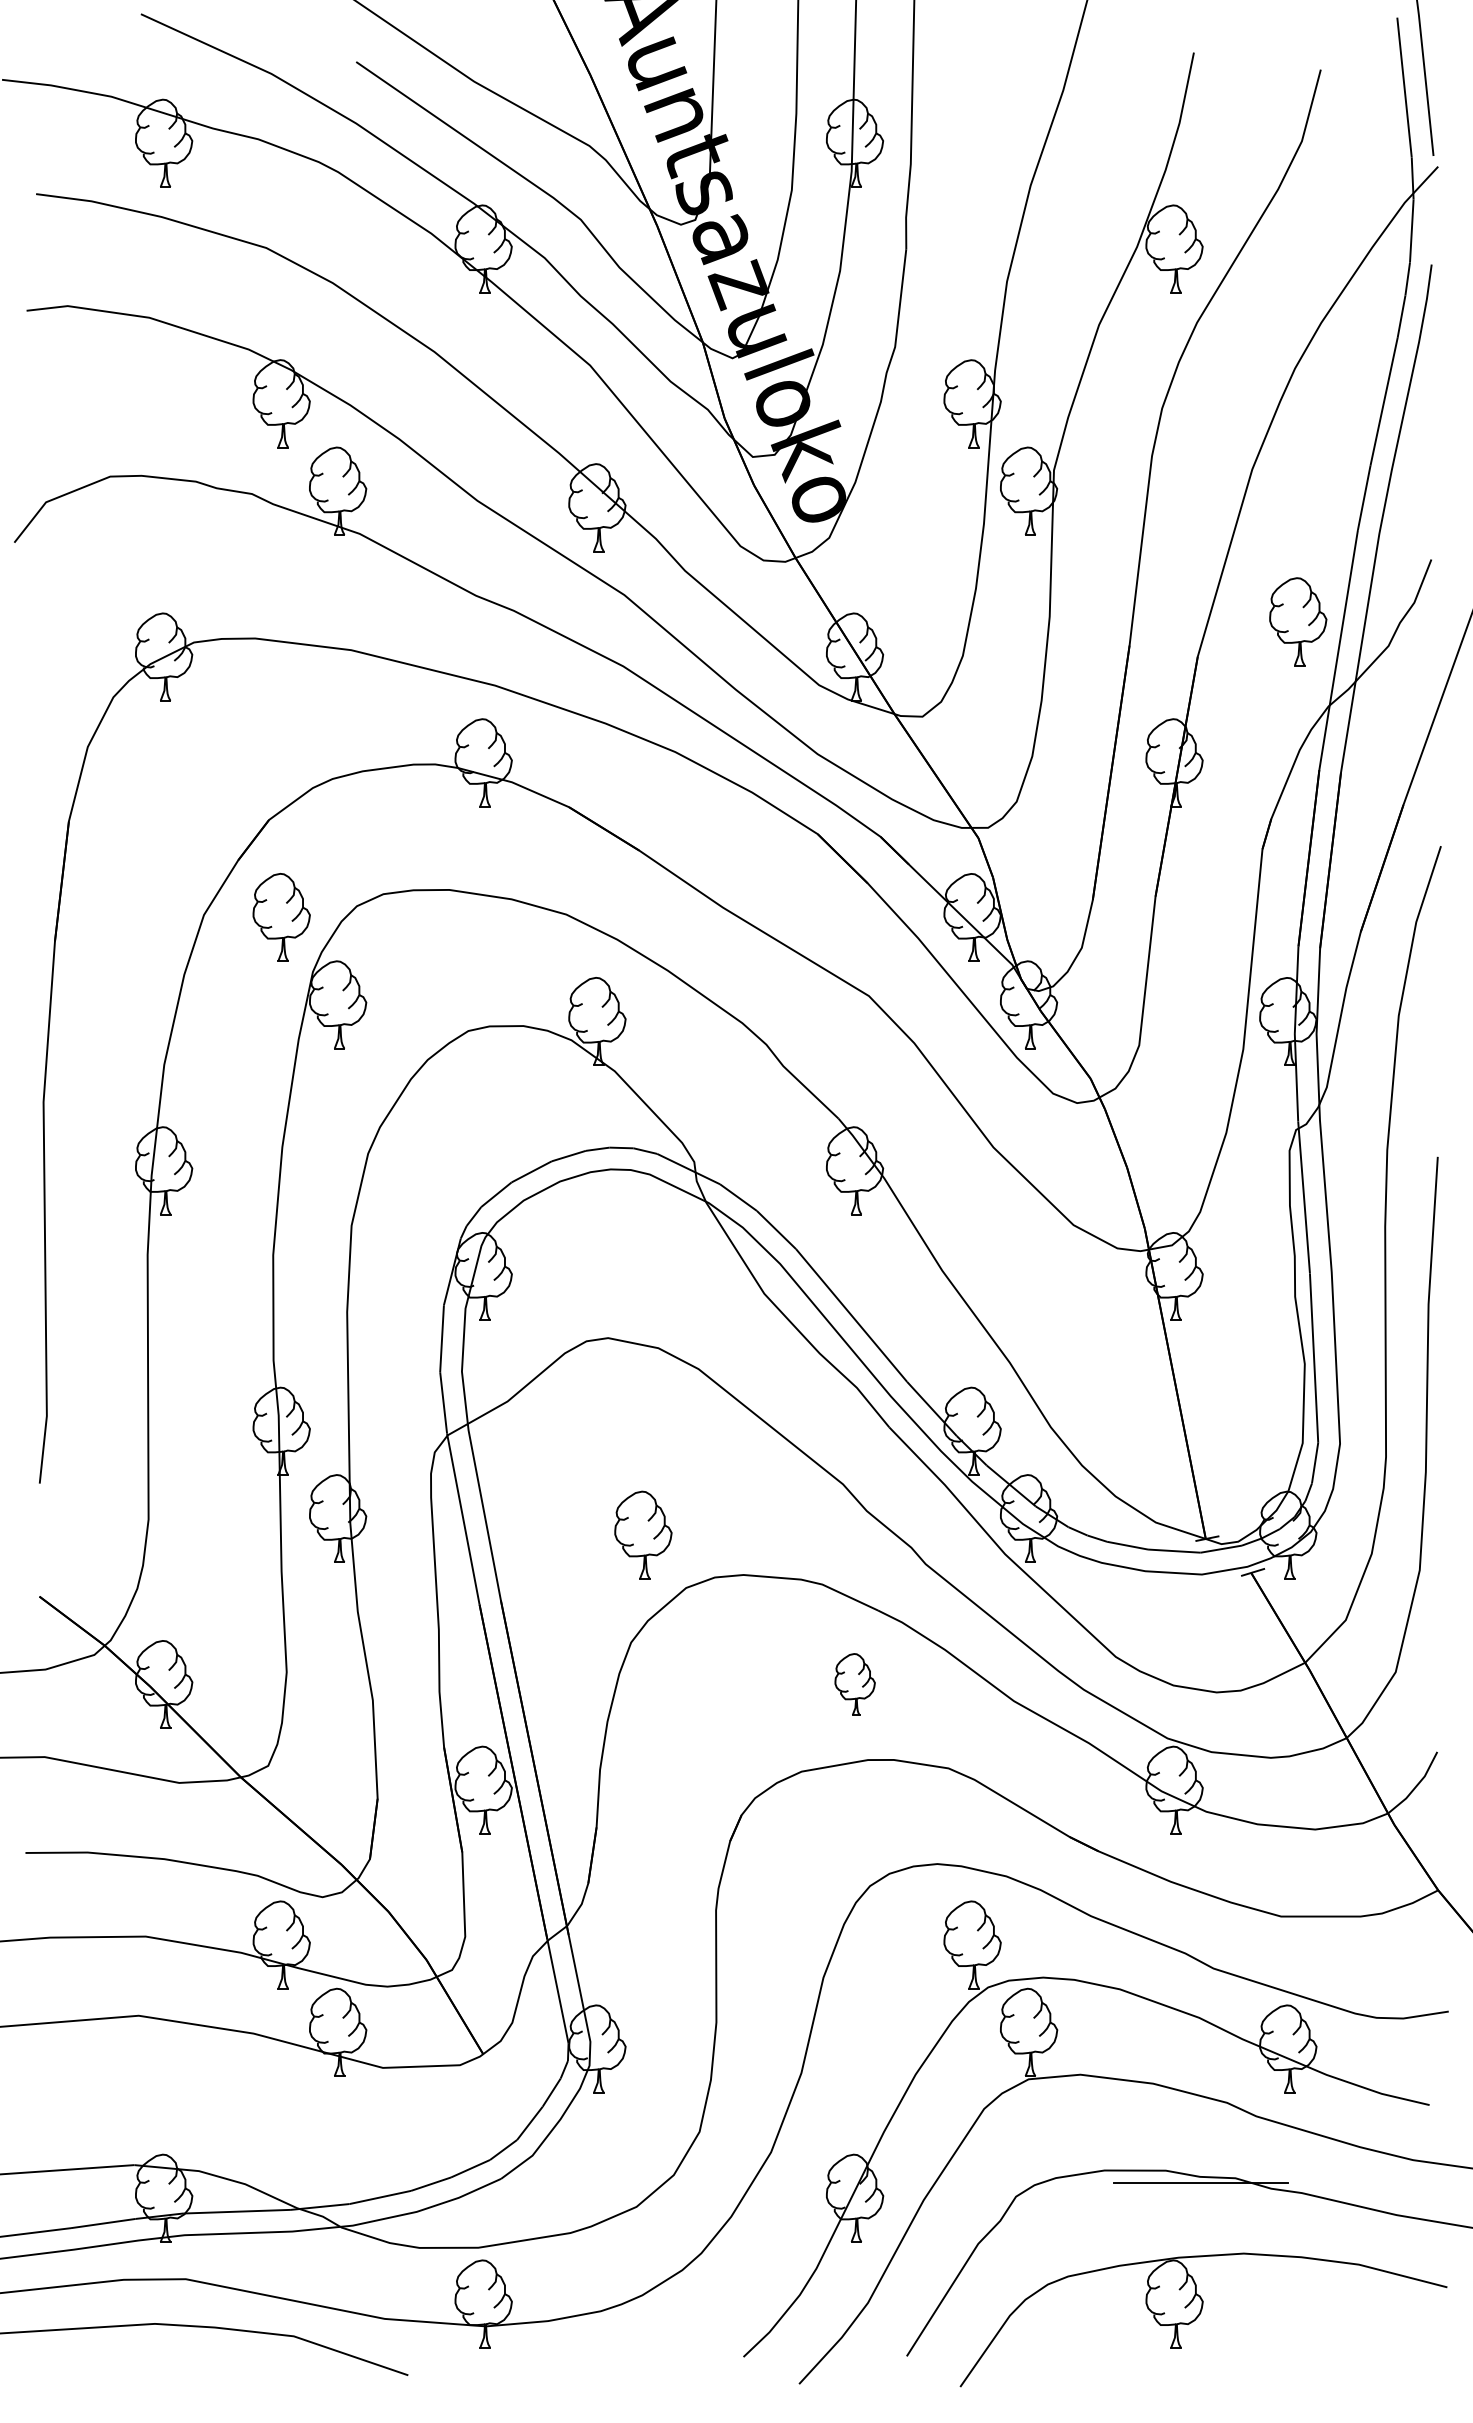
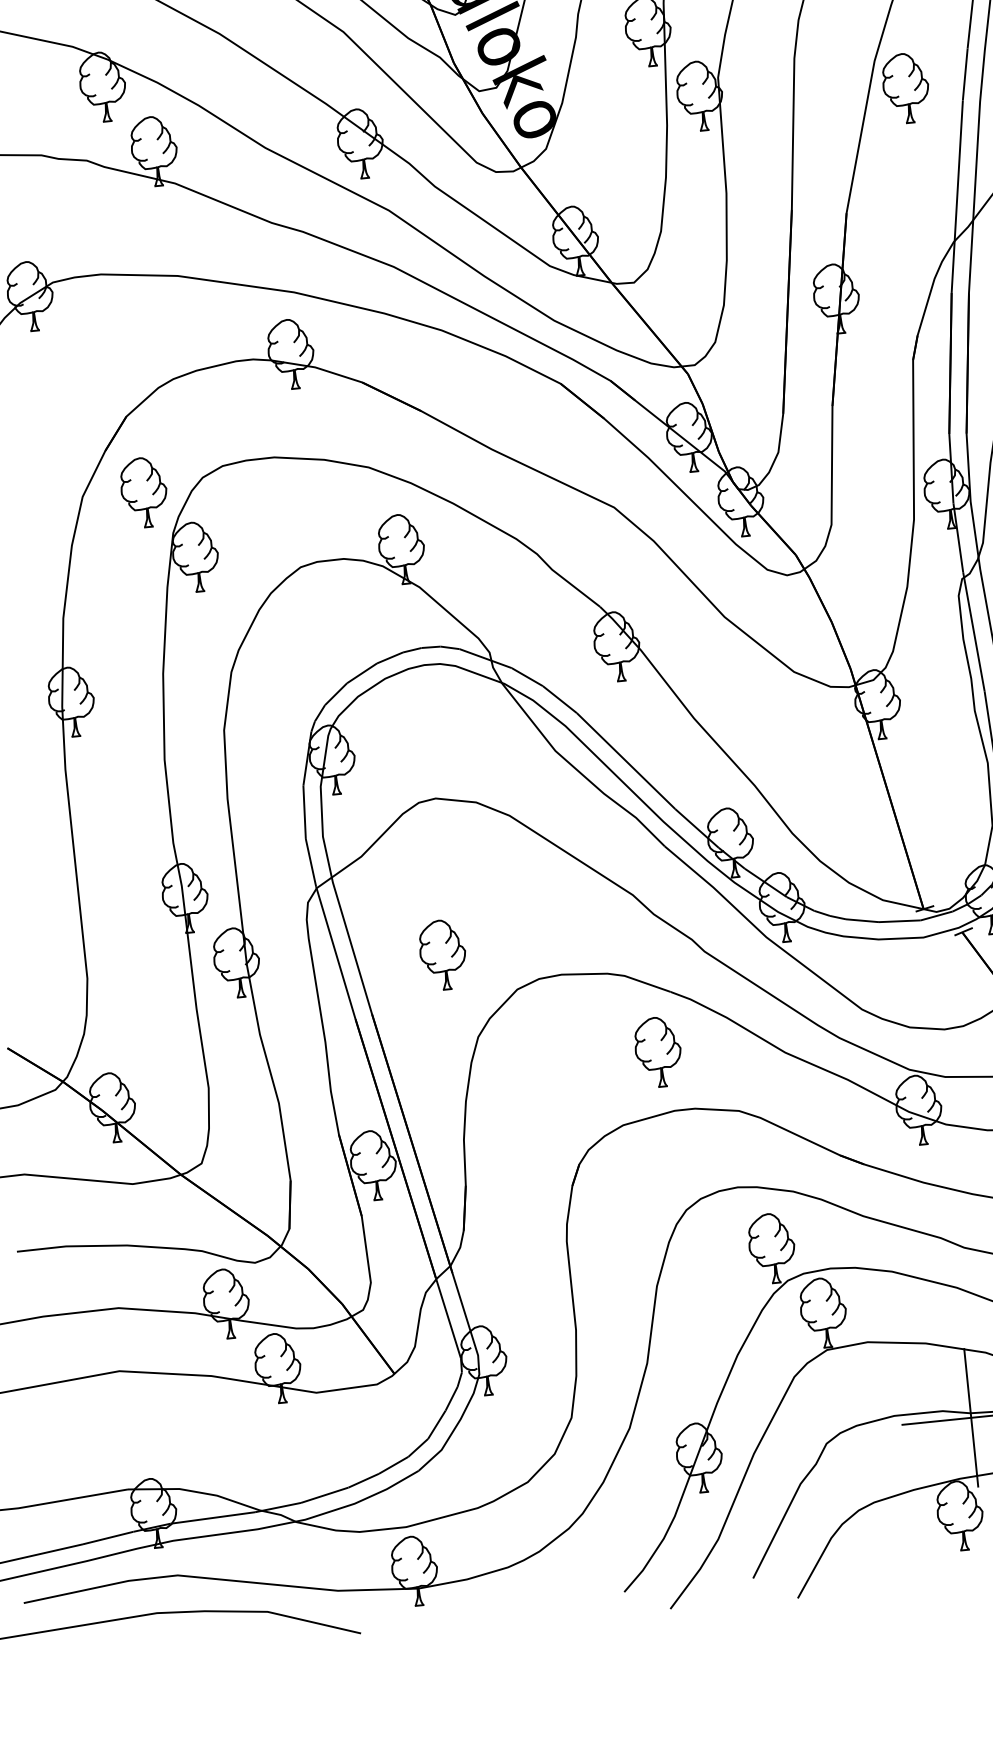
part: (1298, 621) -> (906, 88), moved
part: (643, 1534) -> (443, 954), moved
part: (855, 1684) -> (658, 1052), size x1.43
line: (1200, 2182) -> (971, 1417), added

